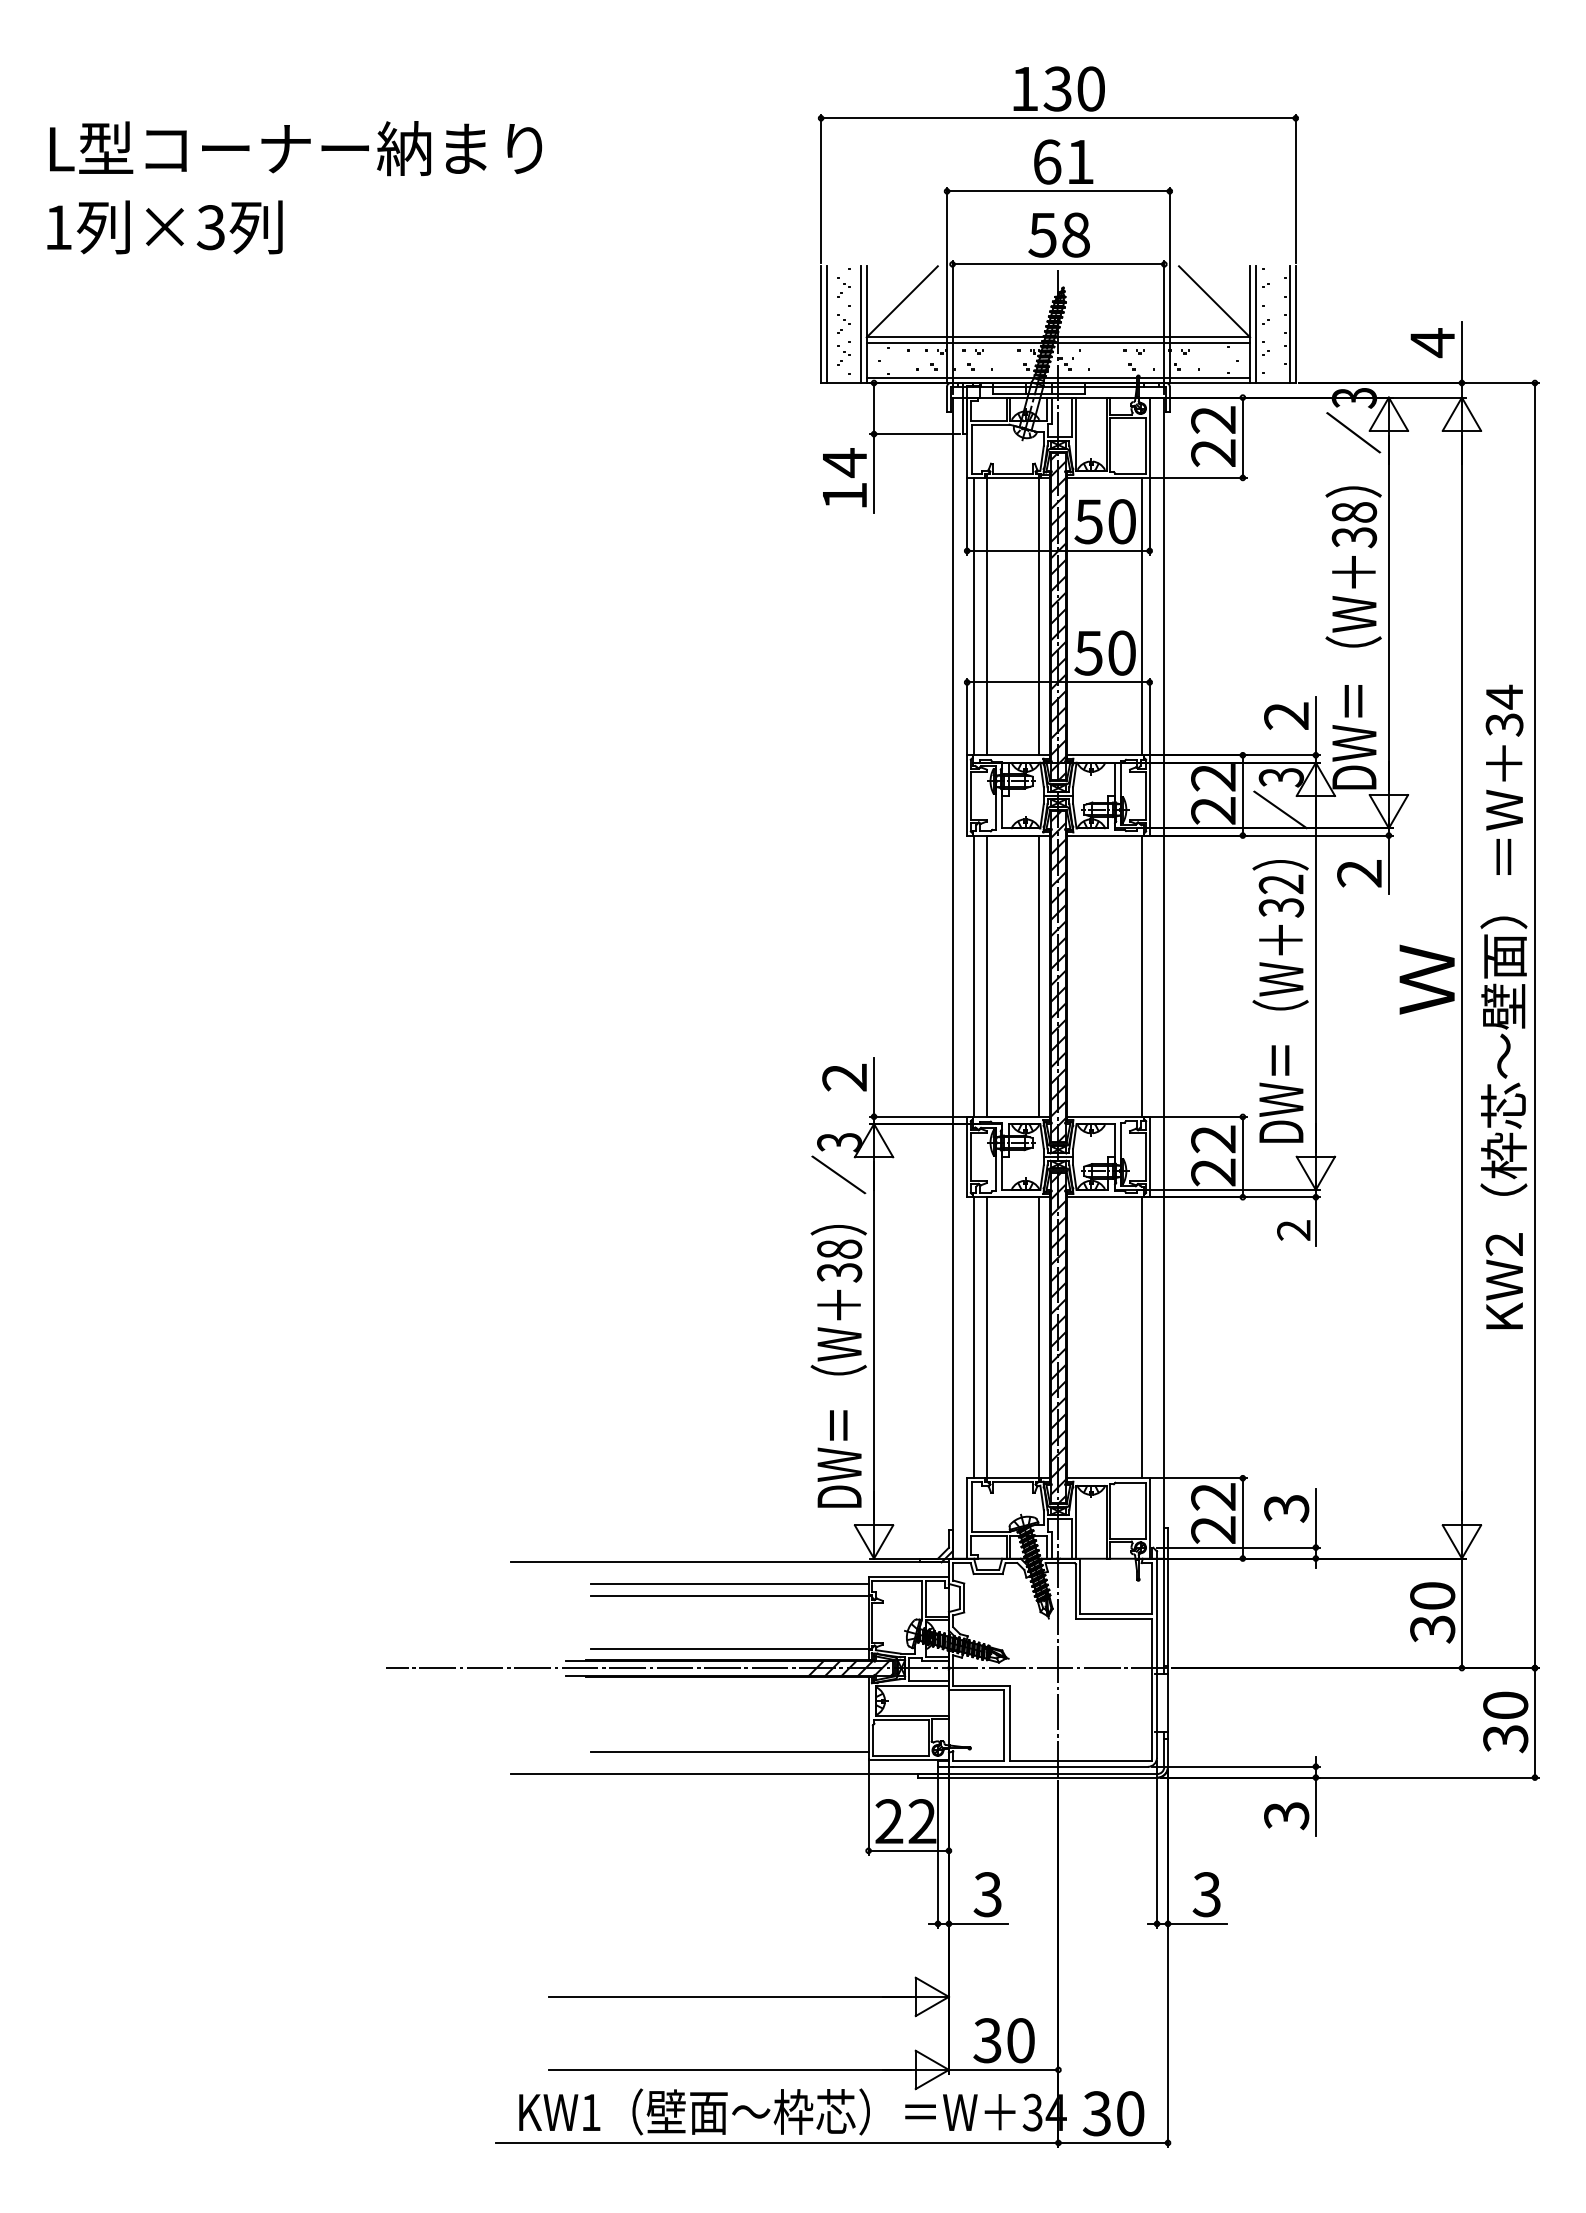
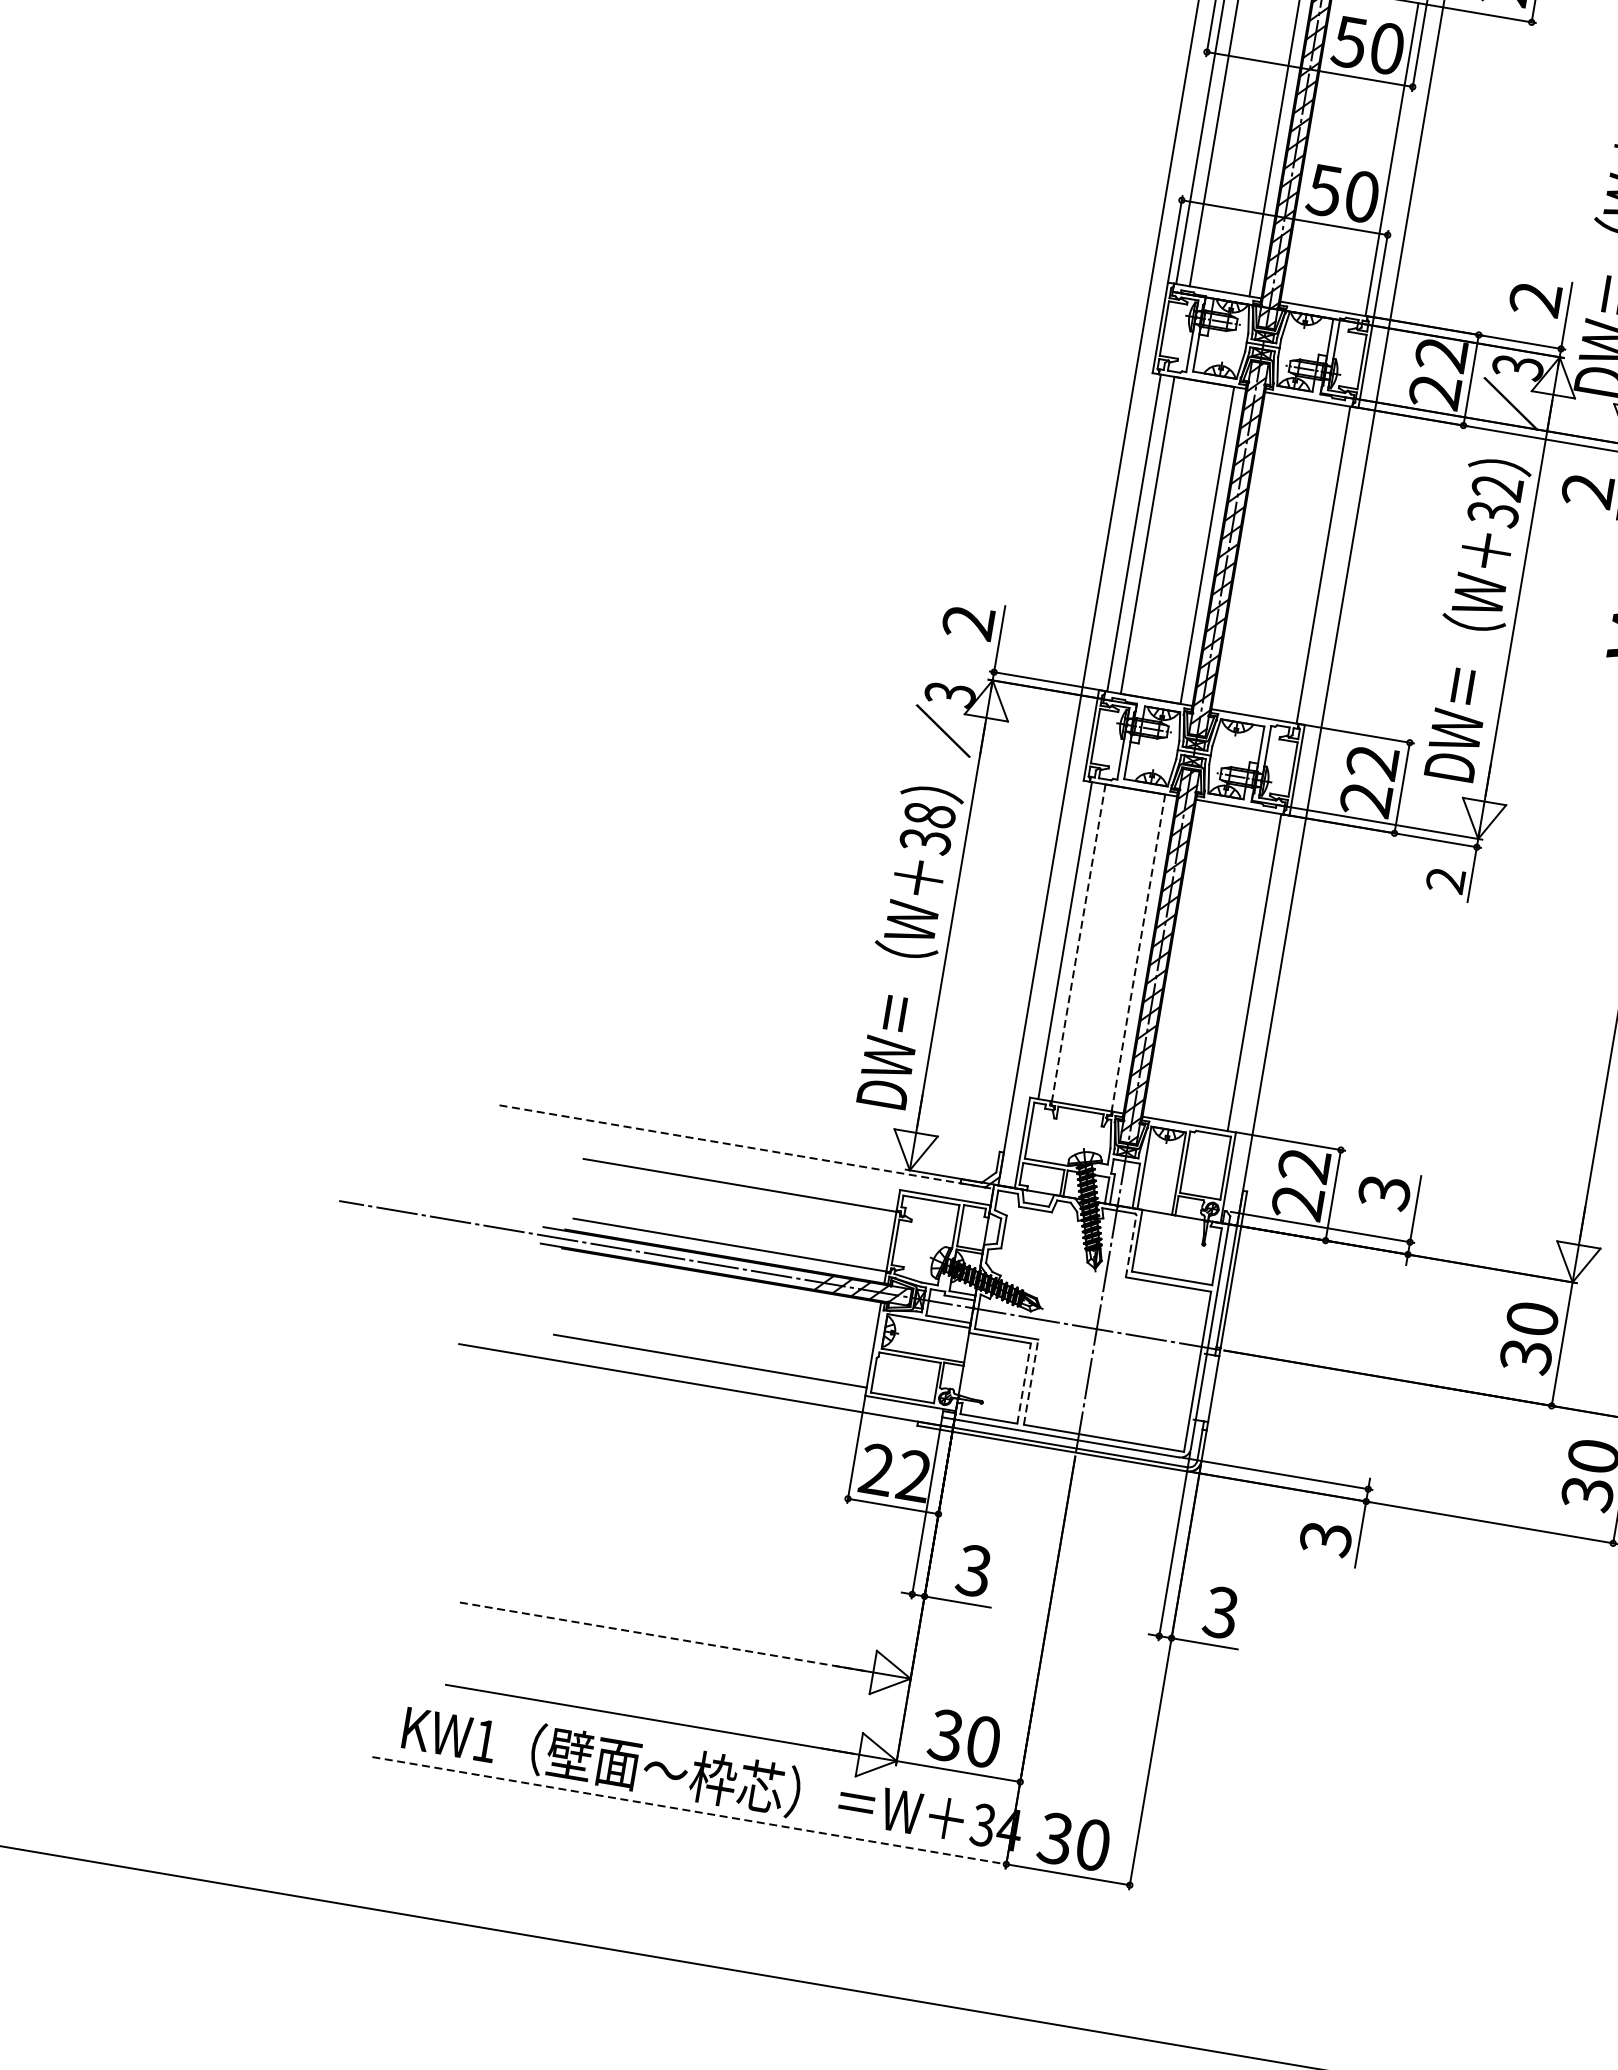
line: (986, 1337) -> (1078, 942), solid -> dashed
line: (1039, 1337) -> (1138, 952), solid -> dashed
line: (730, 1562) -> (747, 1147), solid -> dashed
line: (729, 1584) -> (741, 1171), removed
line: (1075, 1591) -> (1130, 1245), solid -> dashed
line: (1009, 1723) -> (1031, 1382), solid -> dashed
line: (1003, 1725) -> (1023, 1383), solid -> dashed
line: (729, 1996) -> (663, 1636), solid -> dashed
line: (777, 2142) -> (689, 1810), solid -> dashed

